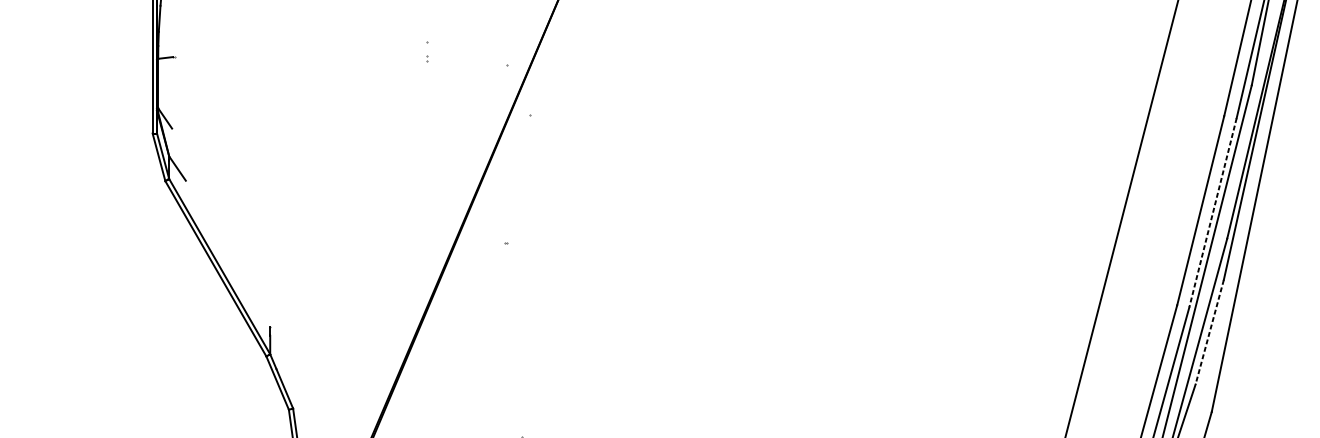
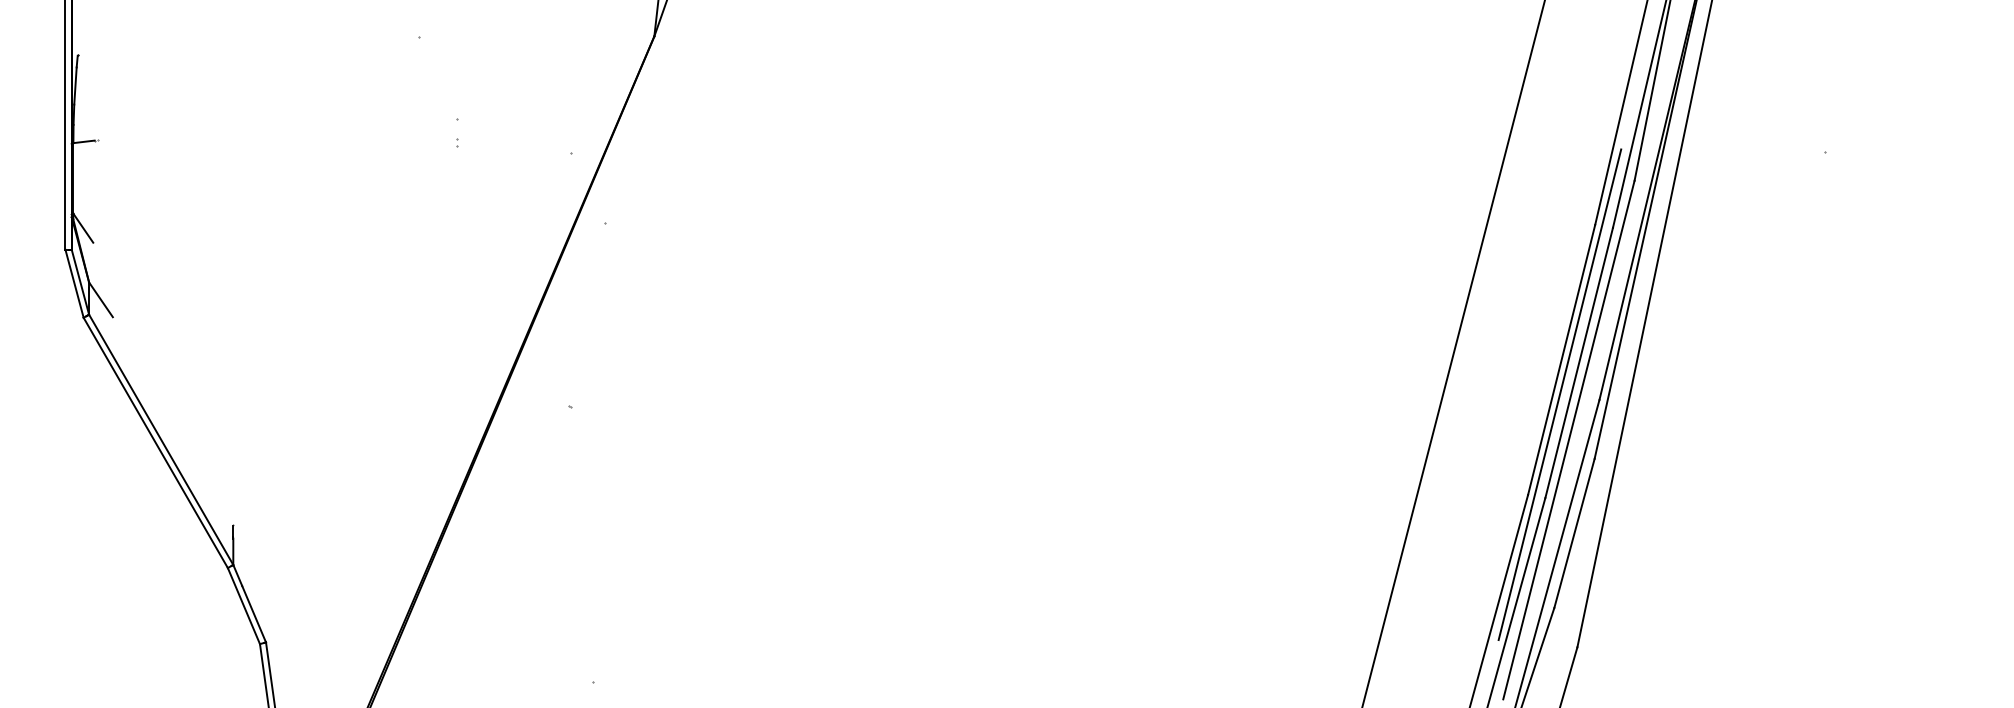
line: (1213, 213) -> (1579, 363), dashed -> solid
line: (1199, 234) -> (1559, 394), added
line: (1209, 332) -> (1574, 533), dashed -> solid

